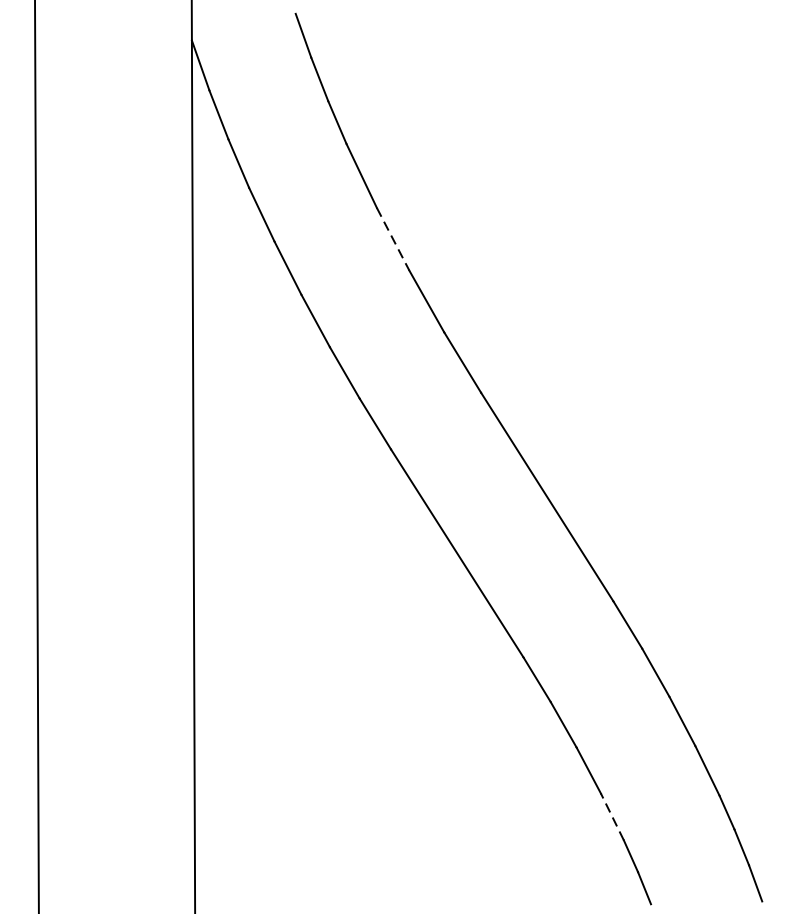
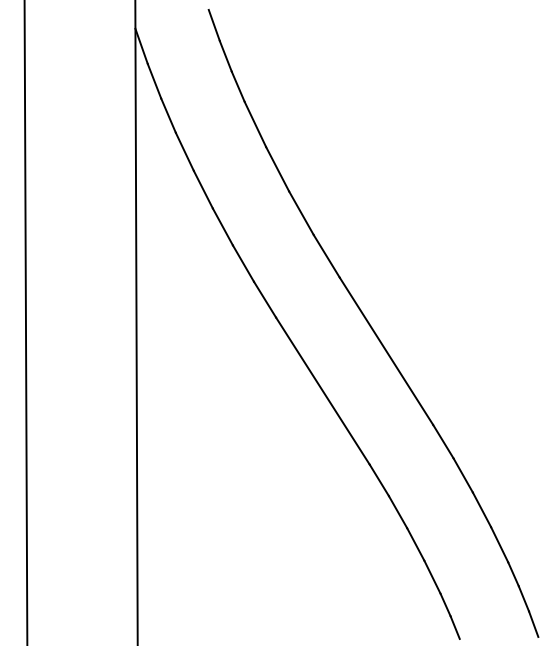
line: (393, 239) -> (277, 169), dashed -> solid
line: (612, 815) -> (432, 576), dashed -> solid

